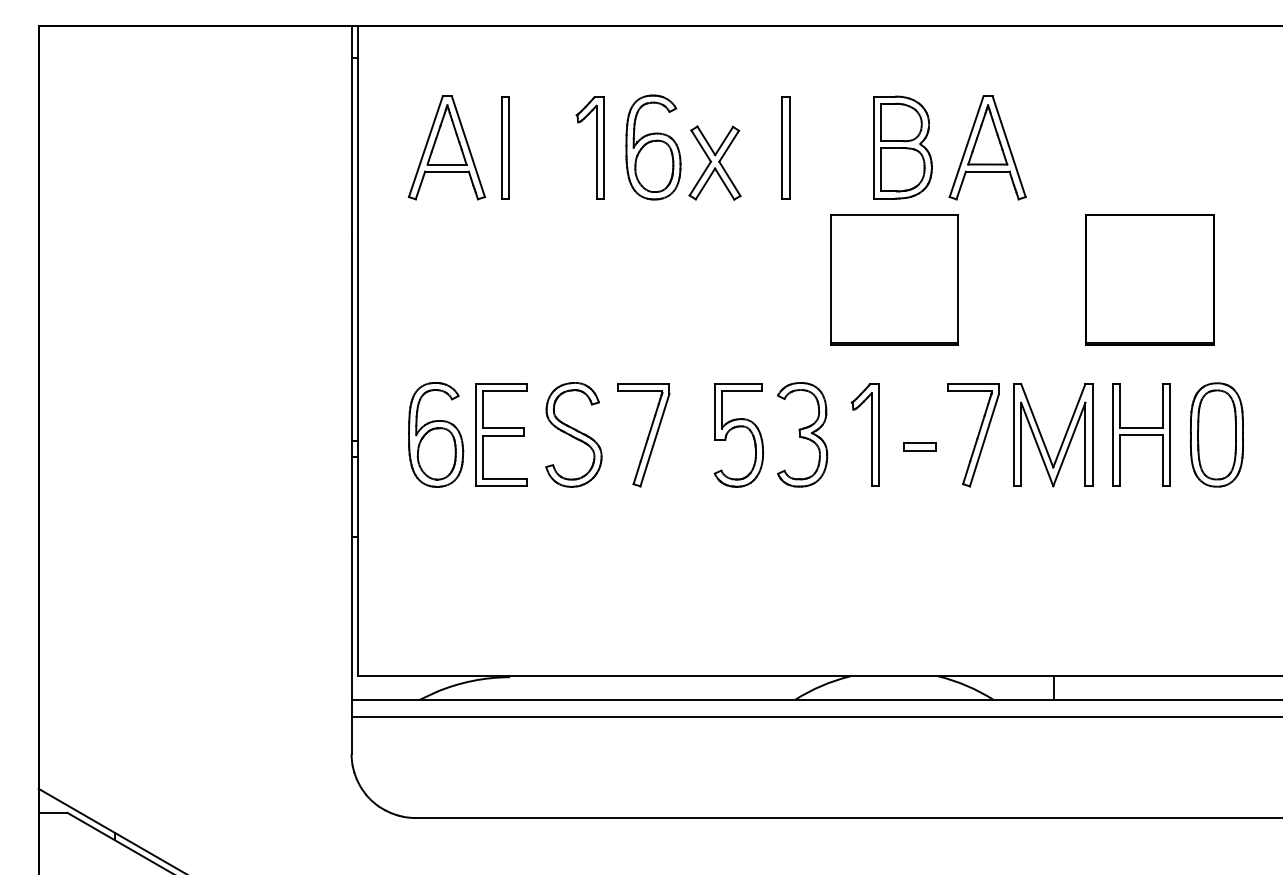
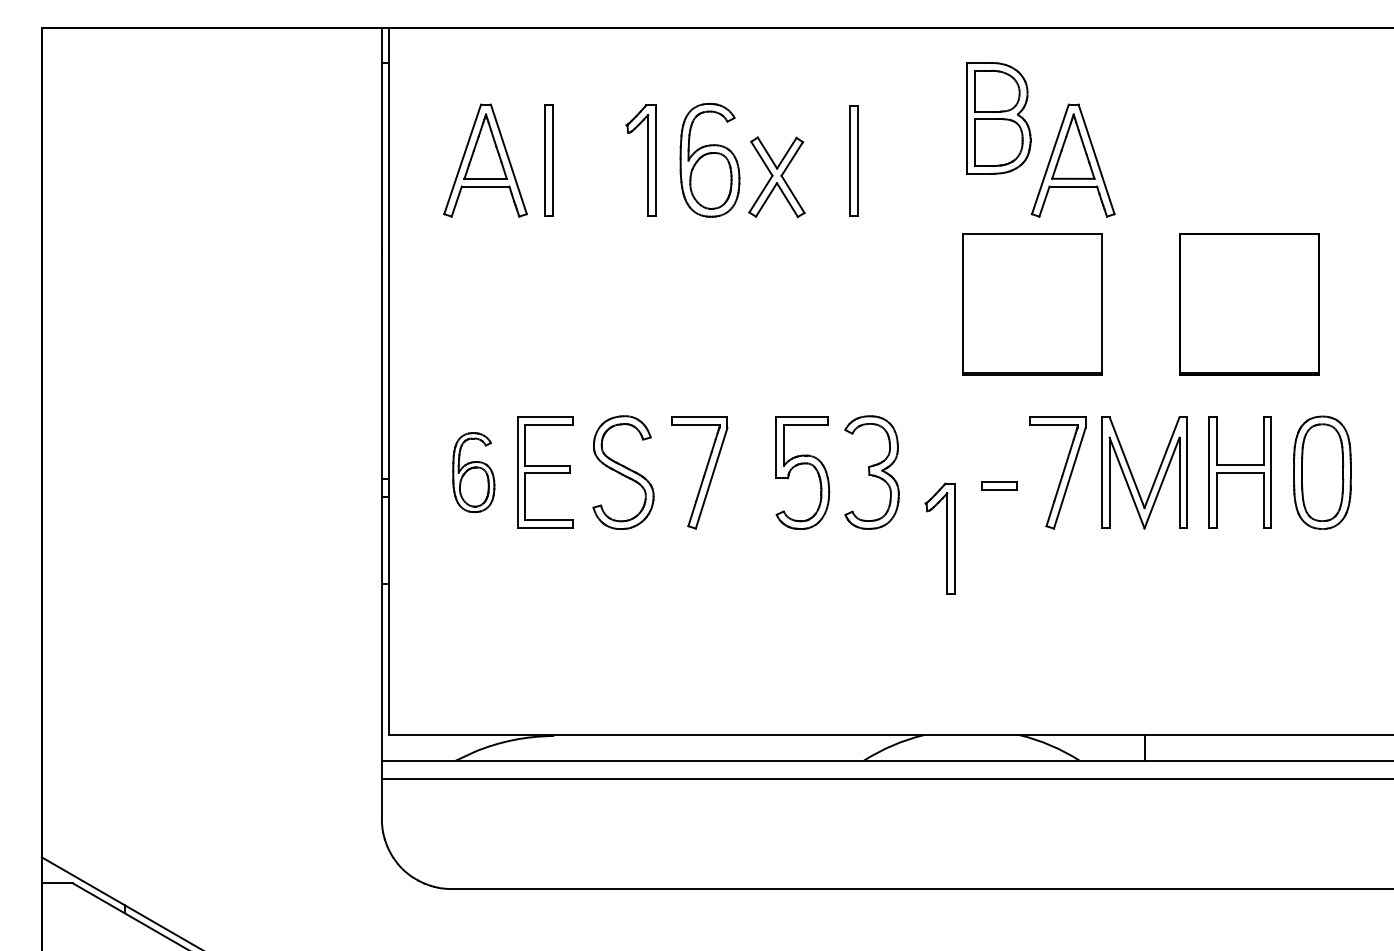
part: (902, 147) -> (998, 118), moved
part: (894, 280) -> (1032, 304), moved
part: (435, 434) -> (473, 472), size x0.7
part: (871, 434) -> (946, 538), moved

